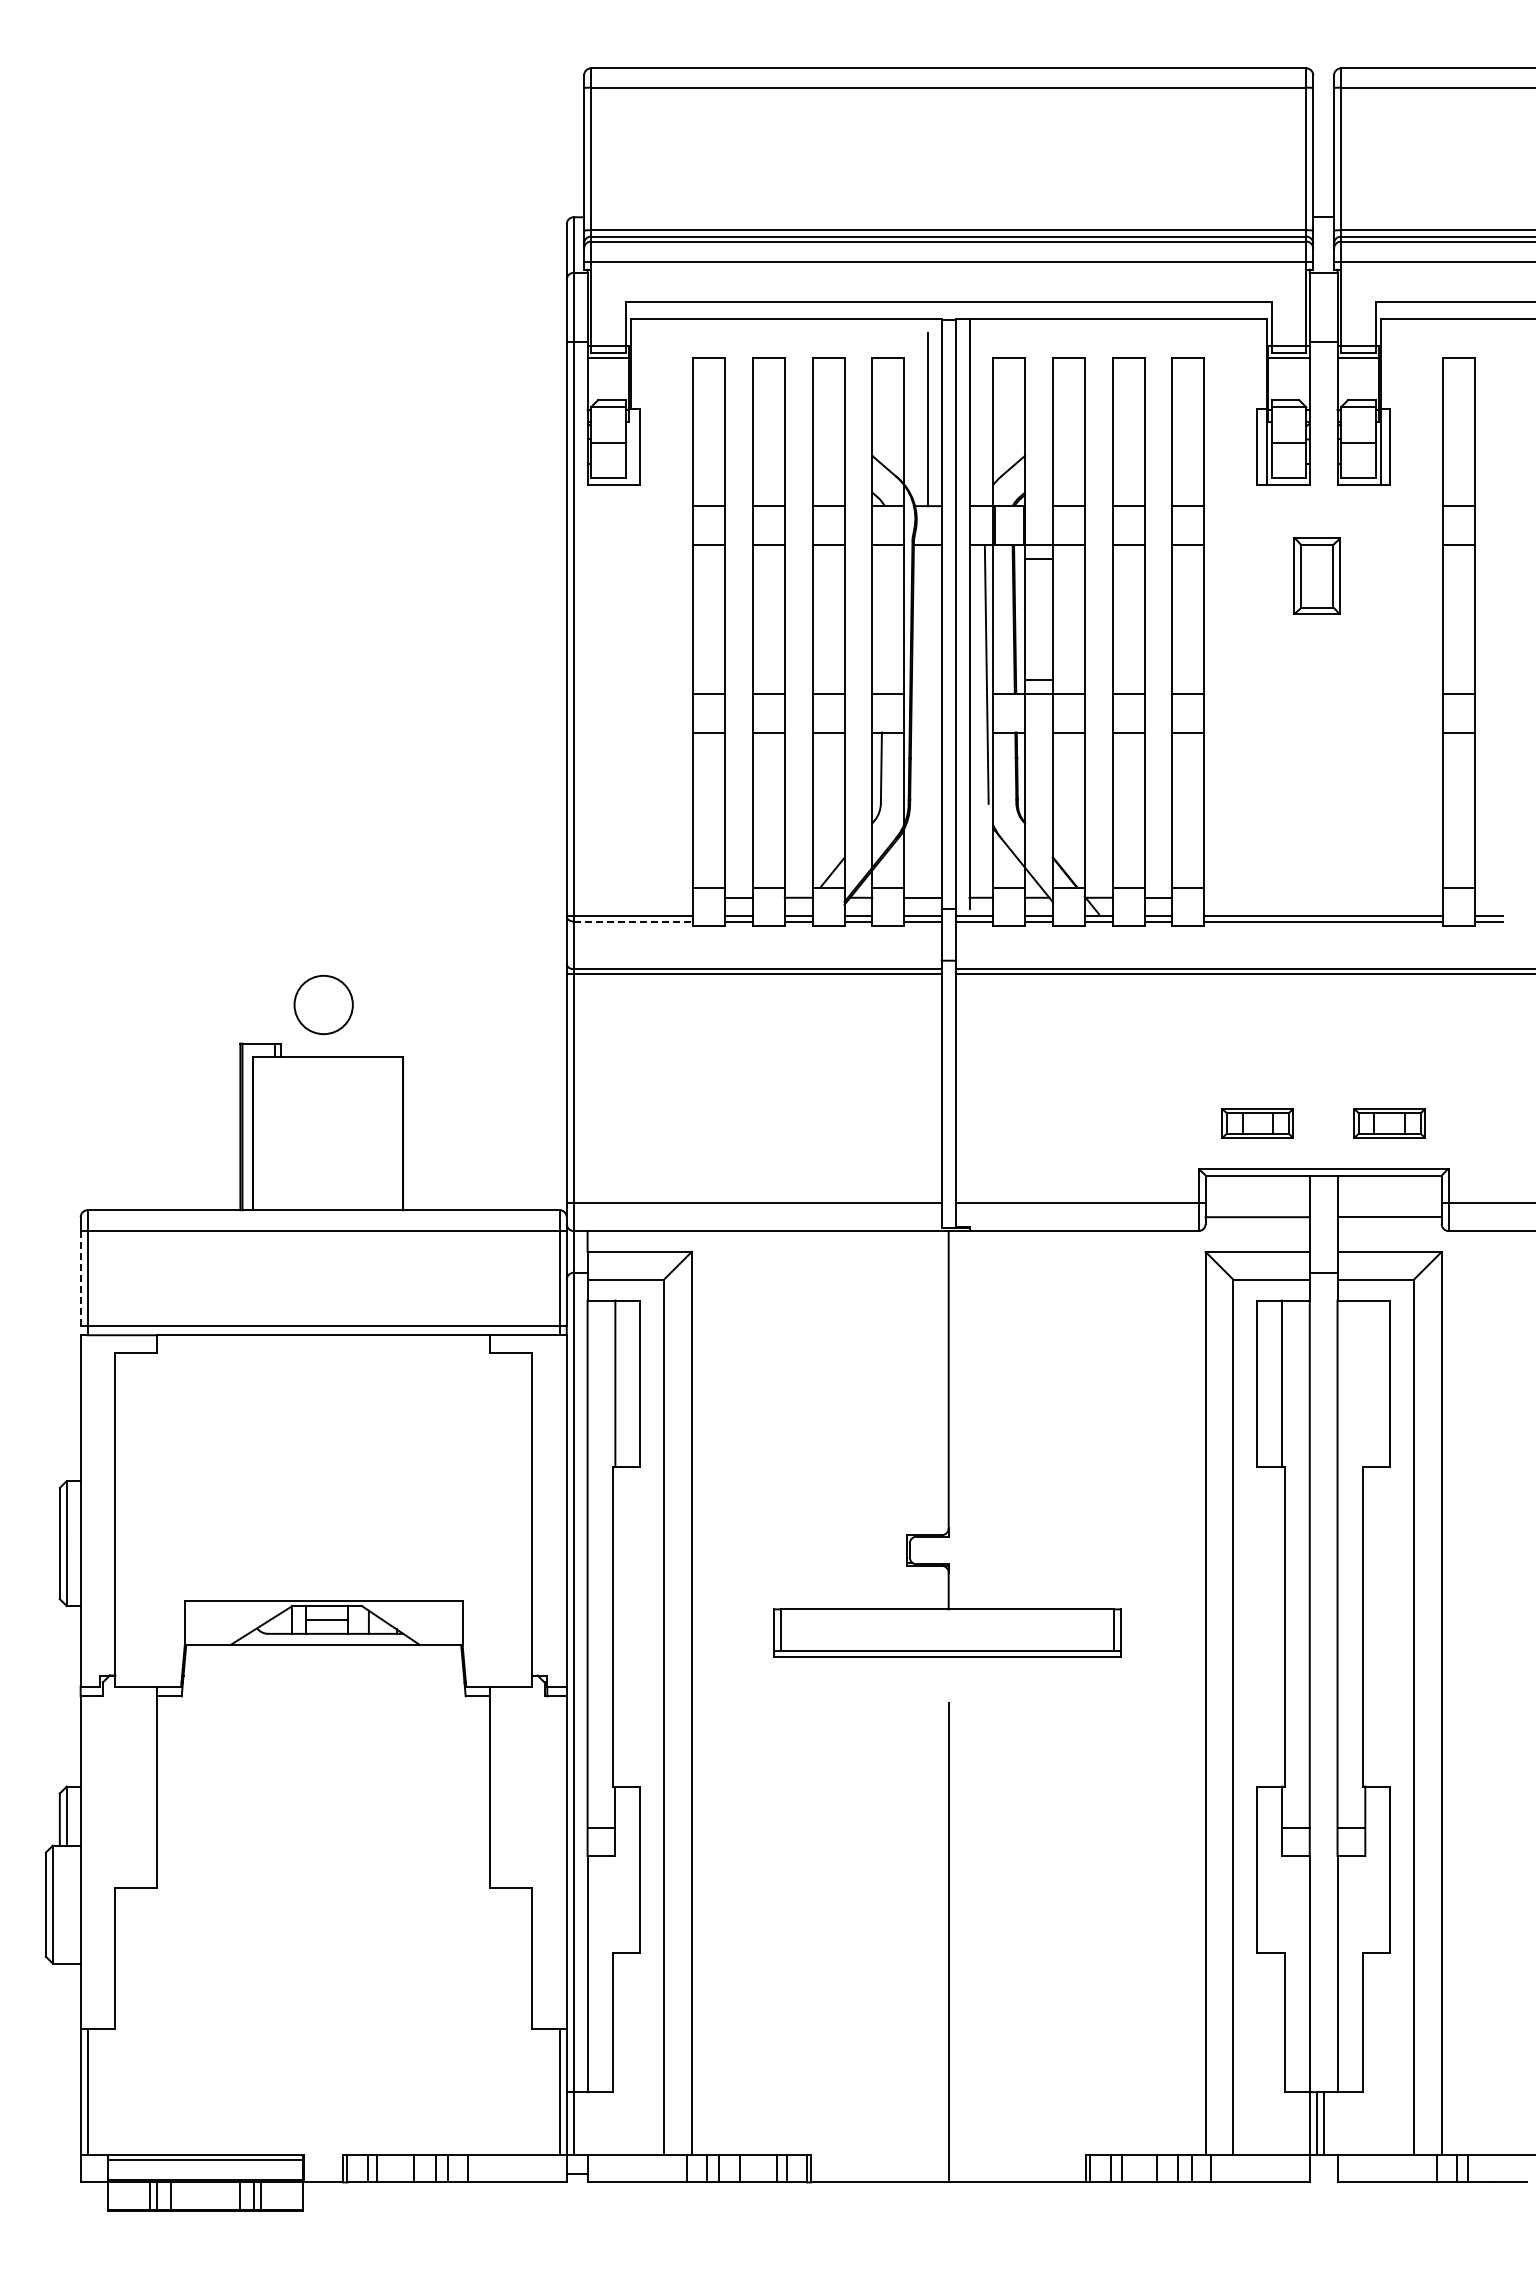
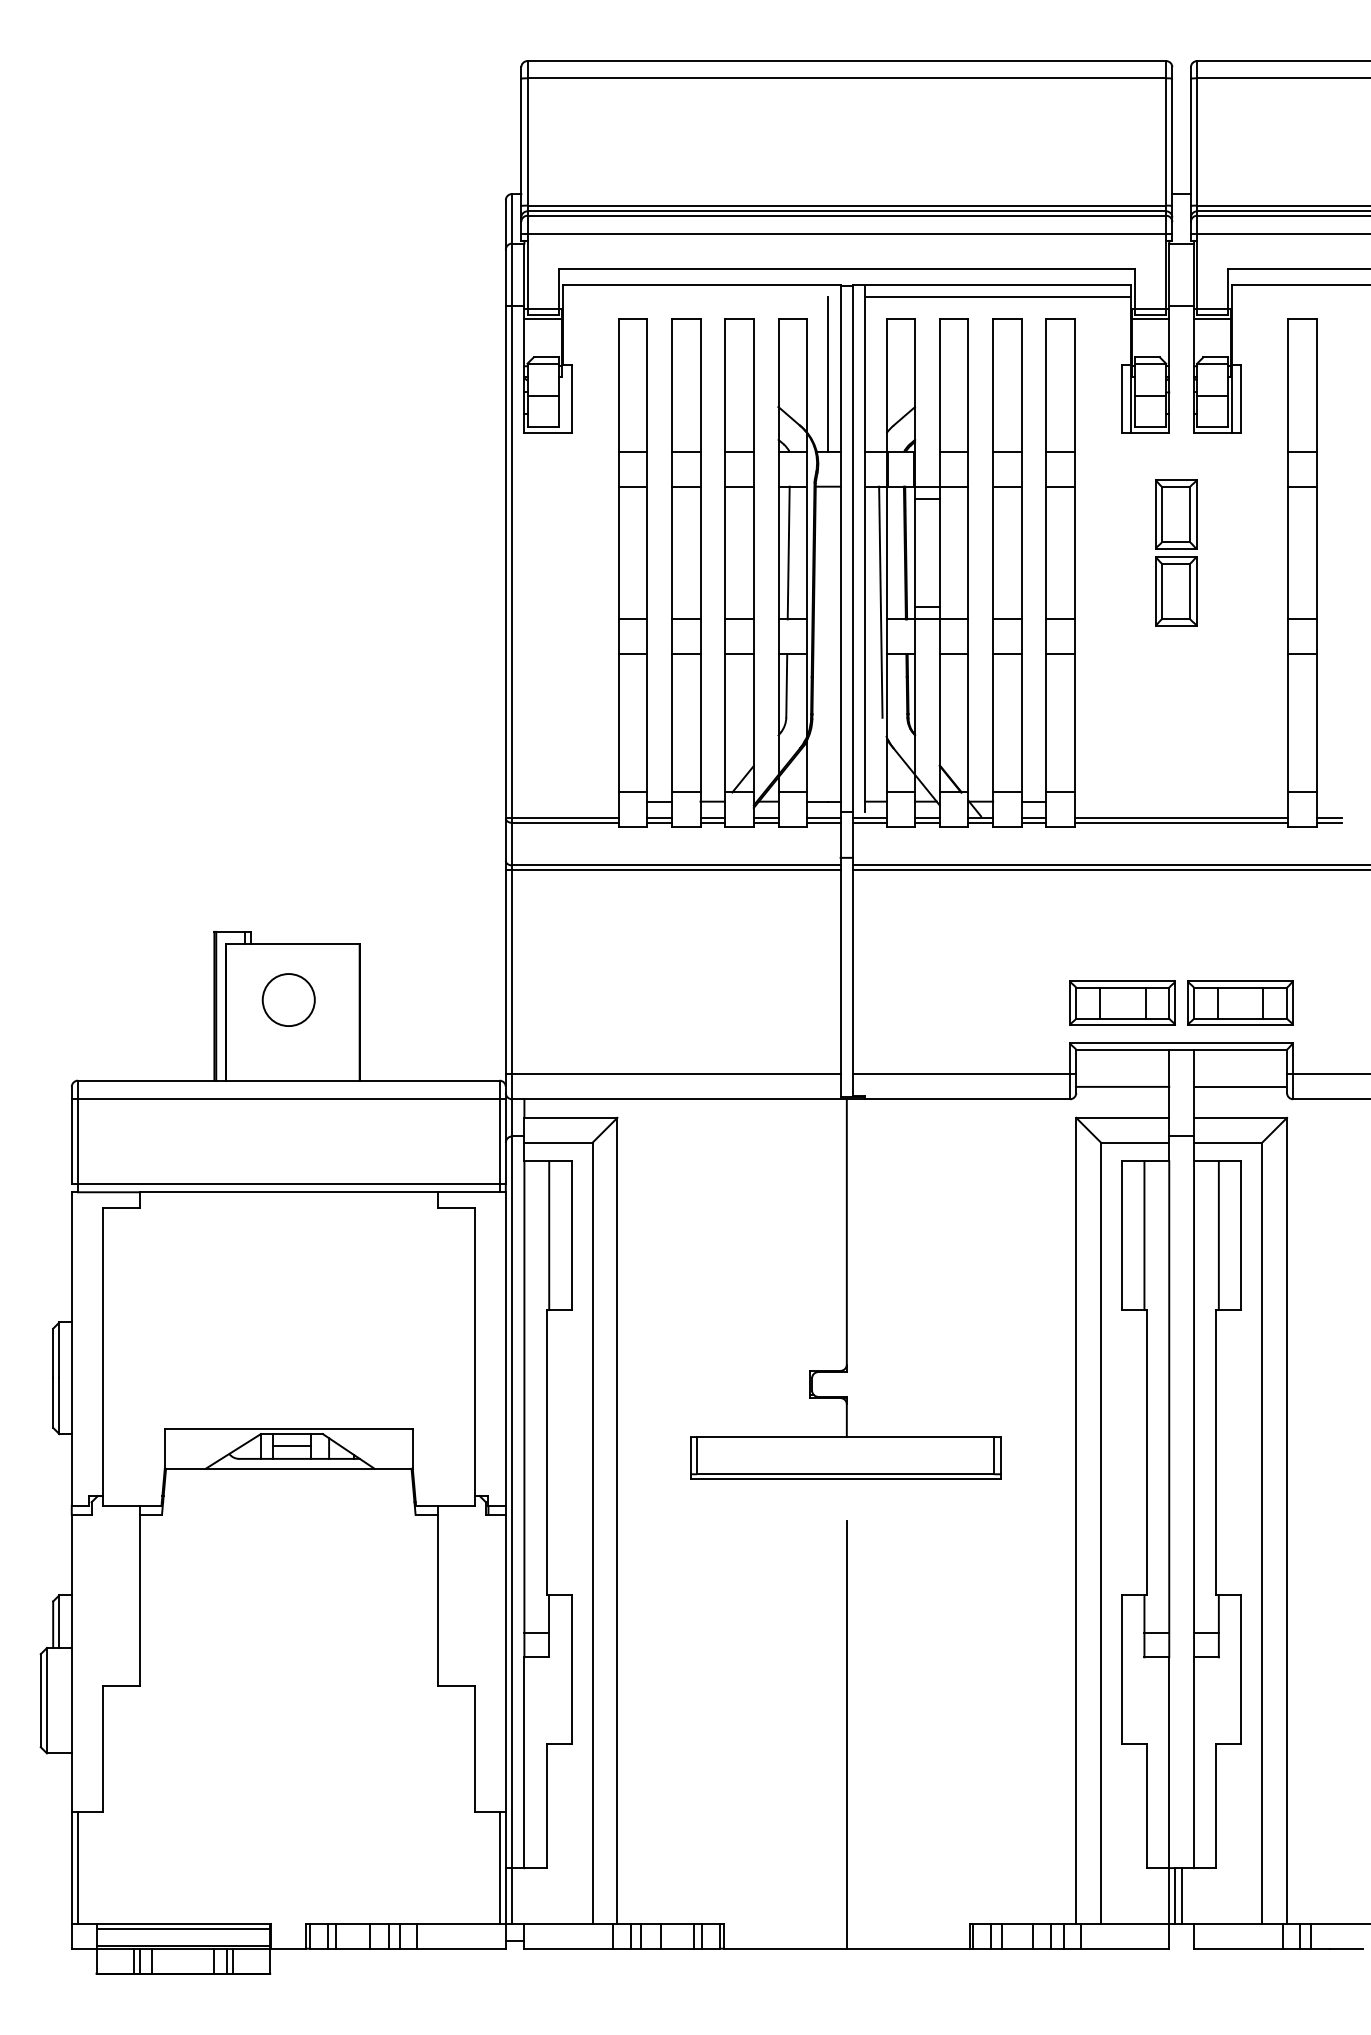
line: (1117, 332) -> (997, 296), added
line: (883, 619) -> (788, 553), added
part: (1316, 662) -> (1175, 591), added
line: (633, 921) -> (565, 822), dashed -> solid
circle: (323, 1004) -> (288, 999), moved
part: (1257, 1123) -> (1122, 1003), size x1.67
part: (1389, 1123) -> (1240, 1003), size x1.67
line: (80, 1277) -> (71, 1140), dashed -> solid
line: (1365, 1383) -> (1219, 1235), added

